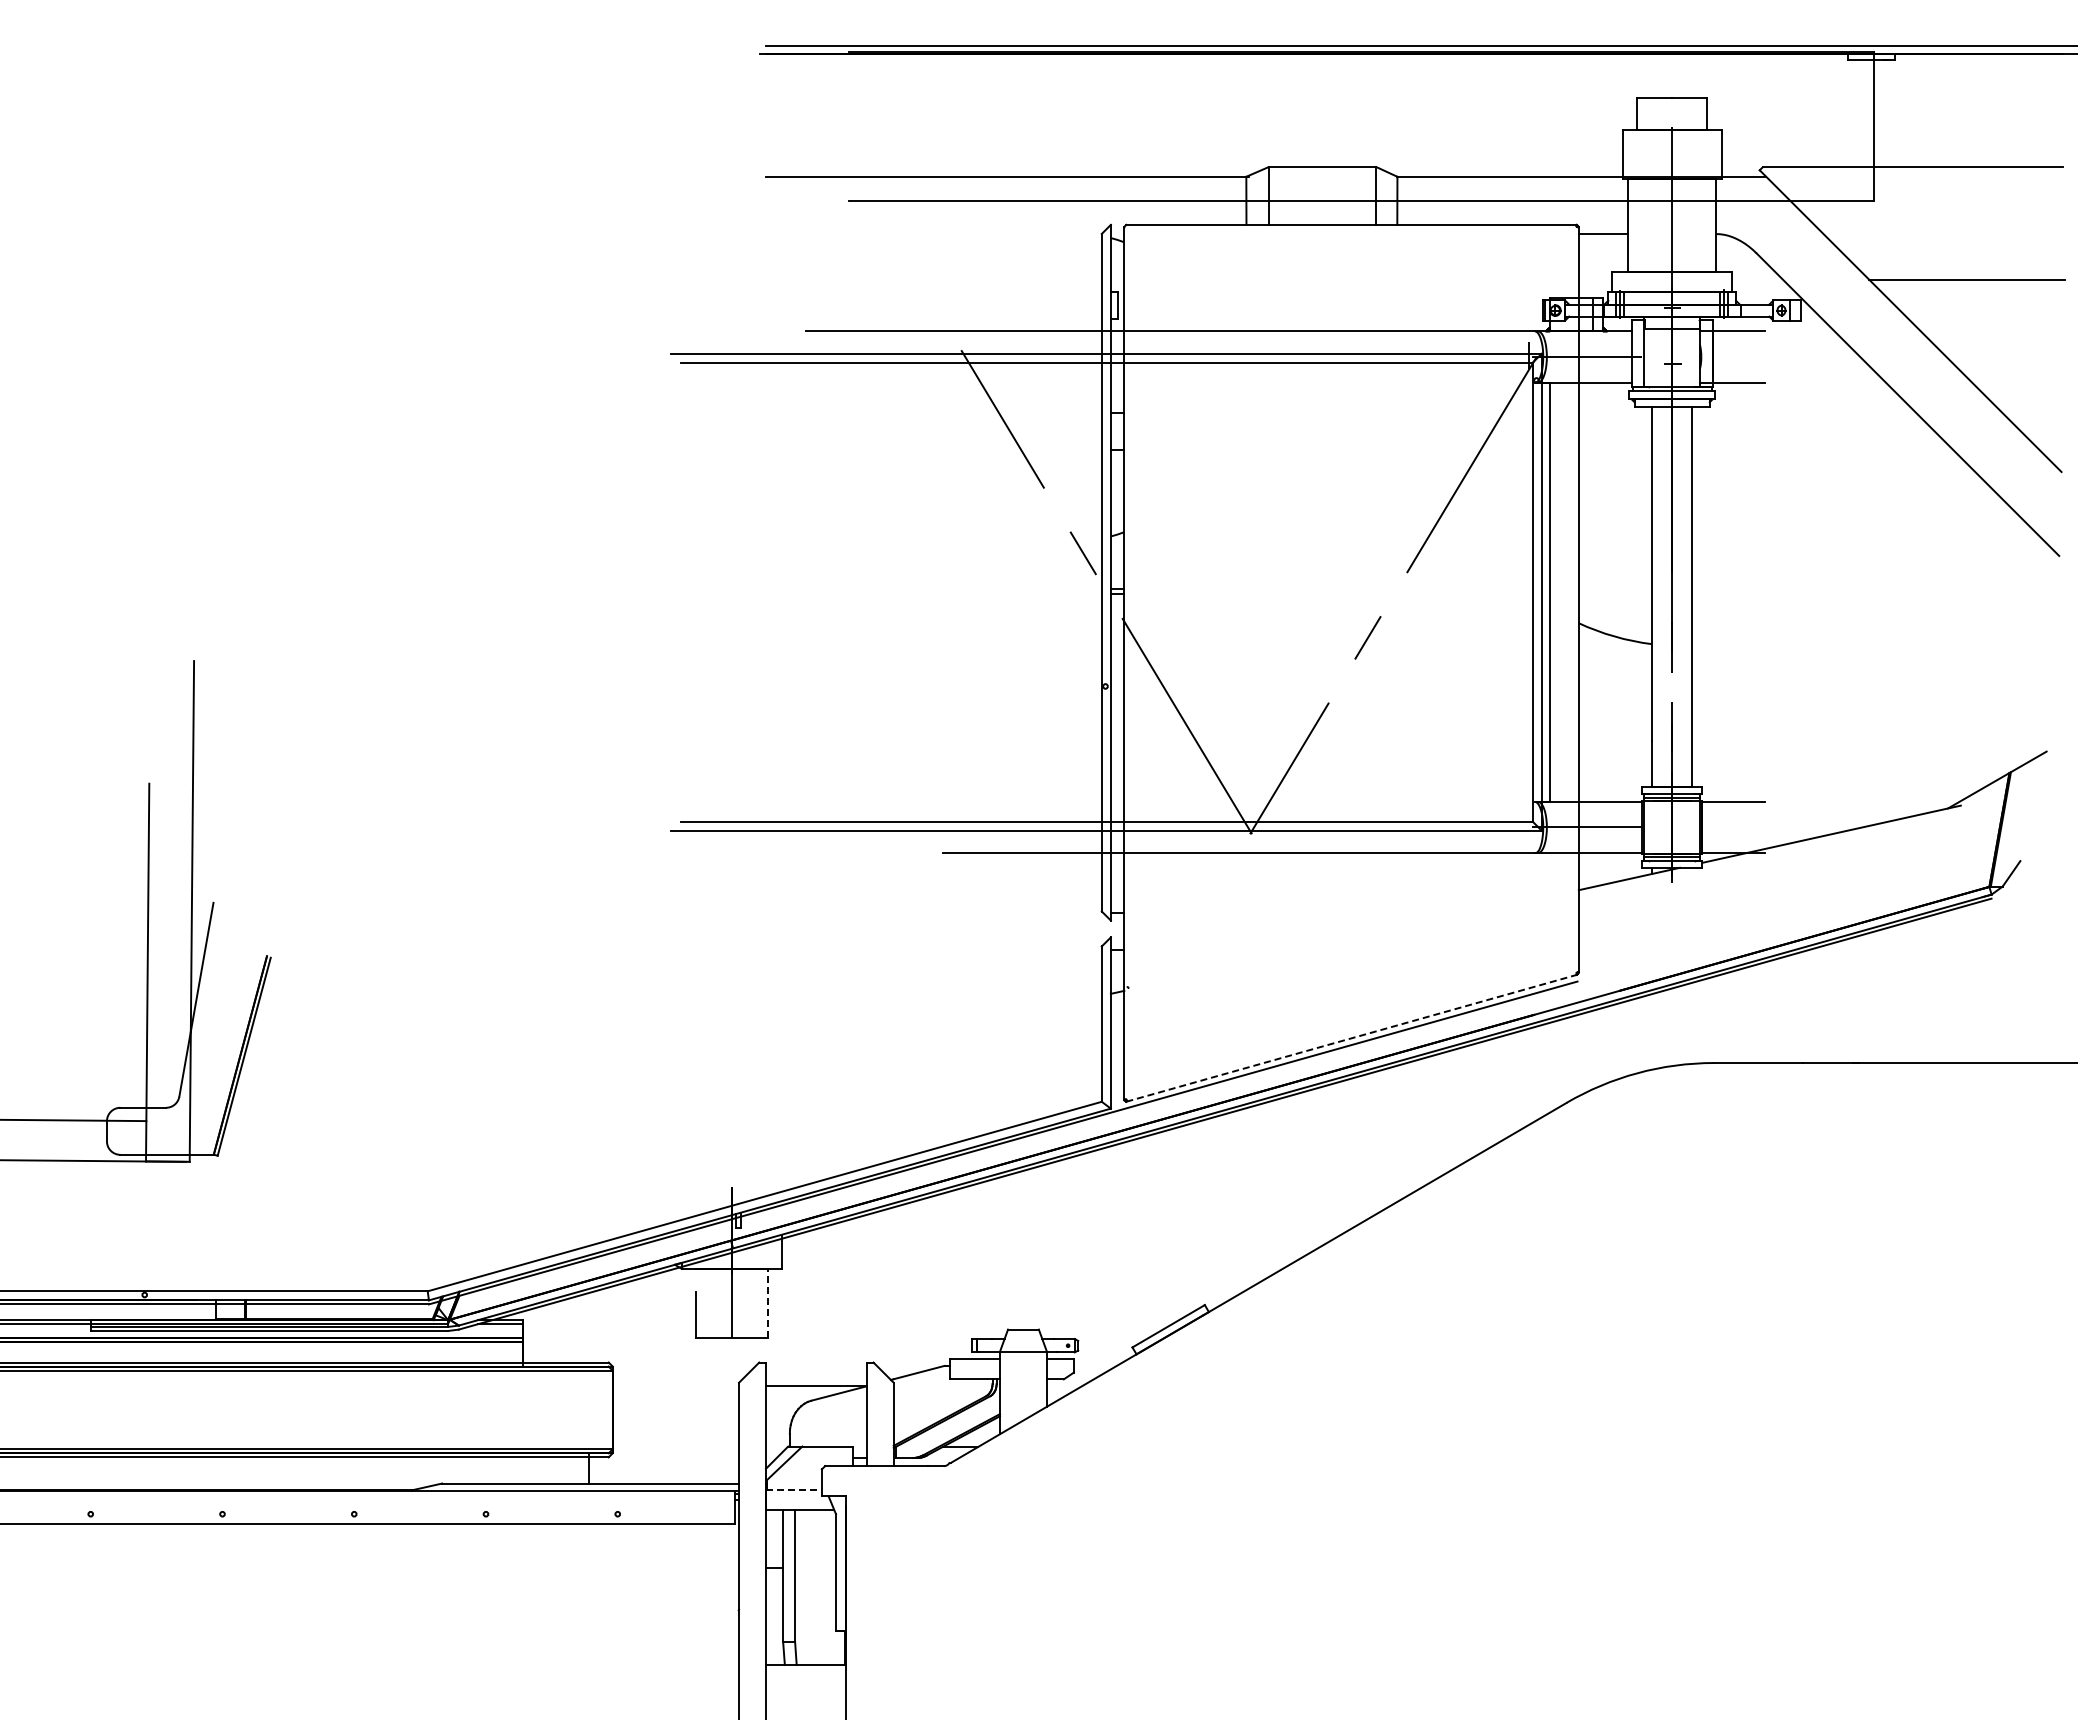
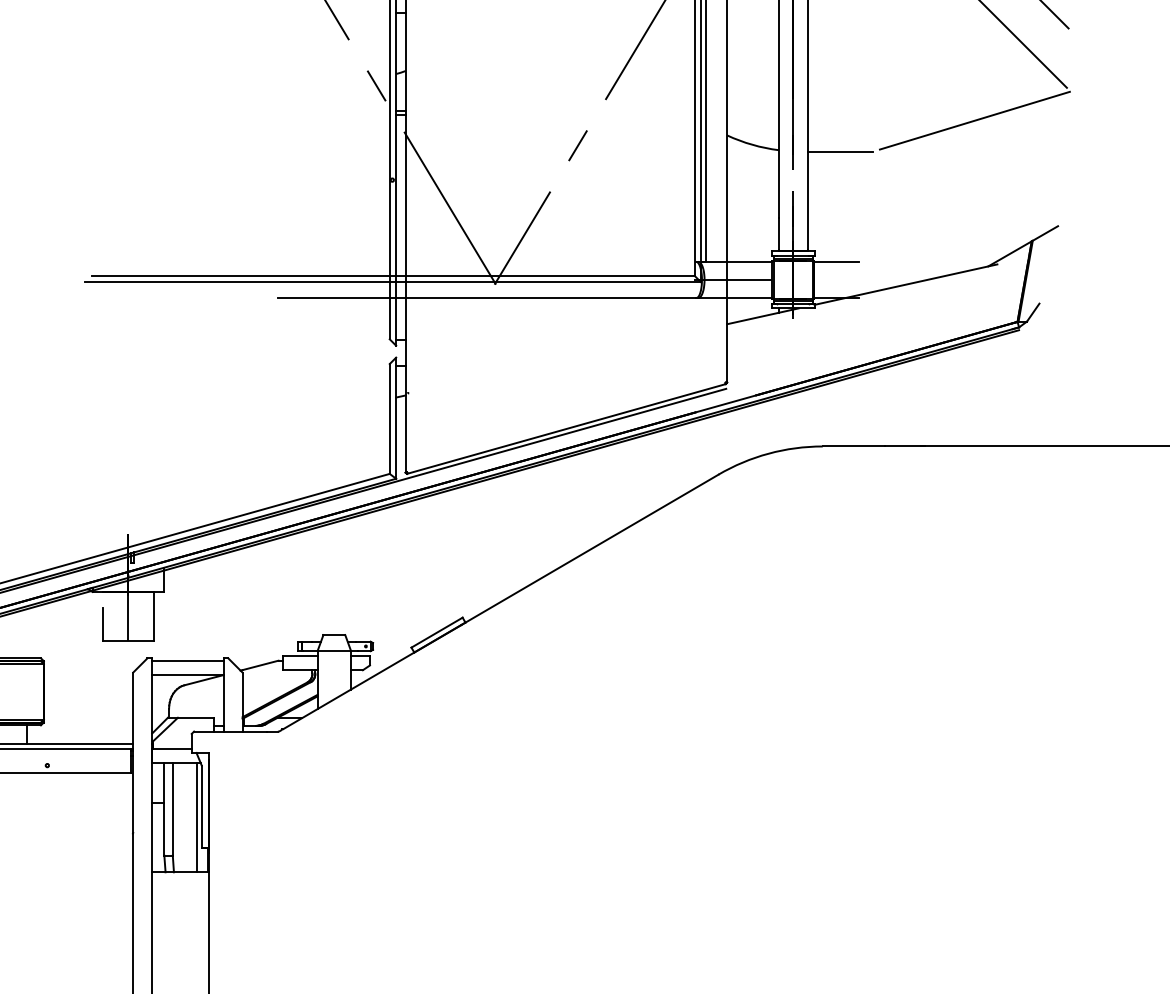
line: (1928, 602) -> (974, 120), added
line: (1738, 645) -> (840, 151), added
line: (1351, 1038) -> (566, 429), dashed -> solid
line: (767, 1303) -> (153, 616), dashed -> solid
line: (815, 1365) -> (187, 660), added
line: (793, 1490) -> (171, 748), dashed -> solid
line: (828, 1587) -> (196, 817), added

